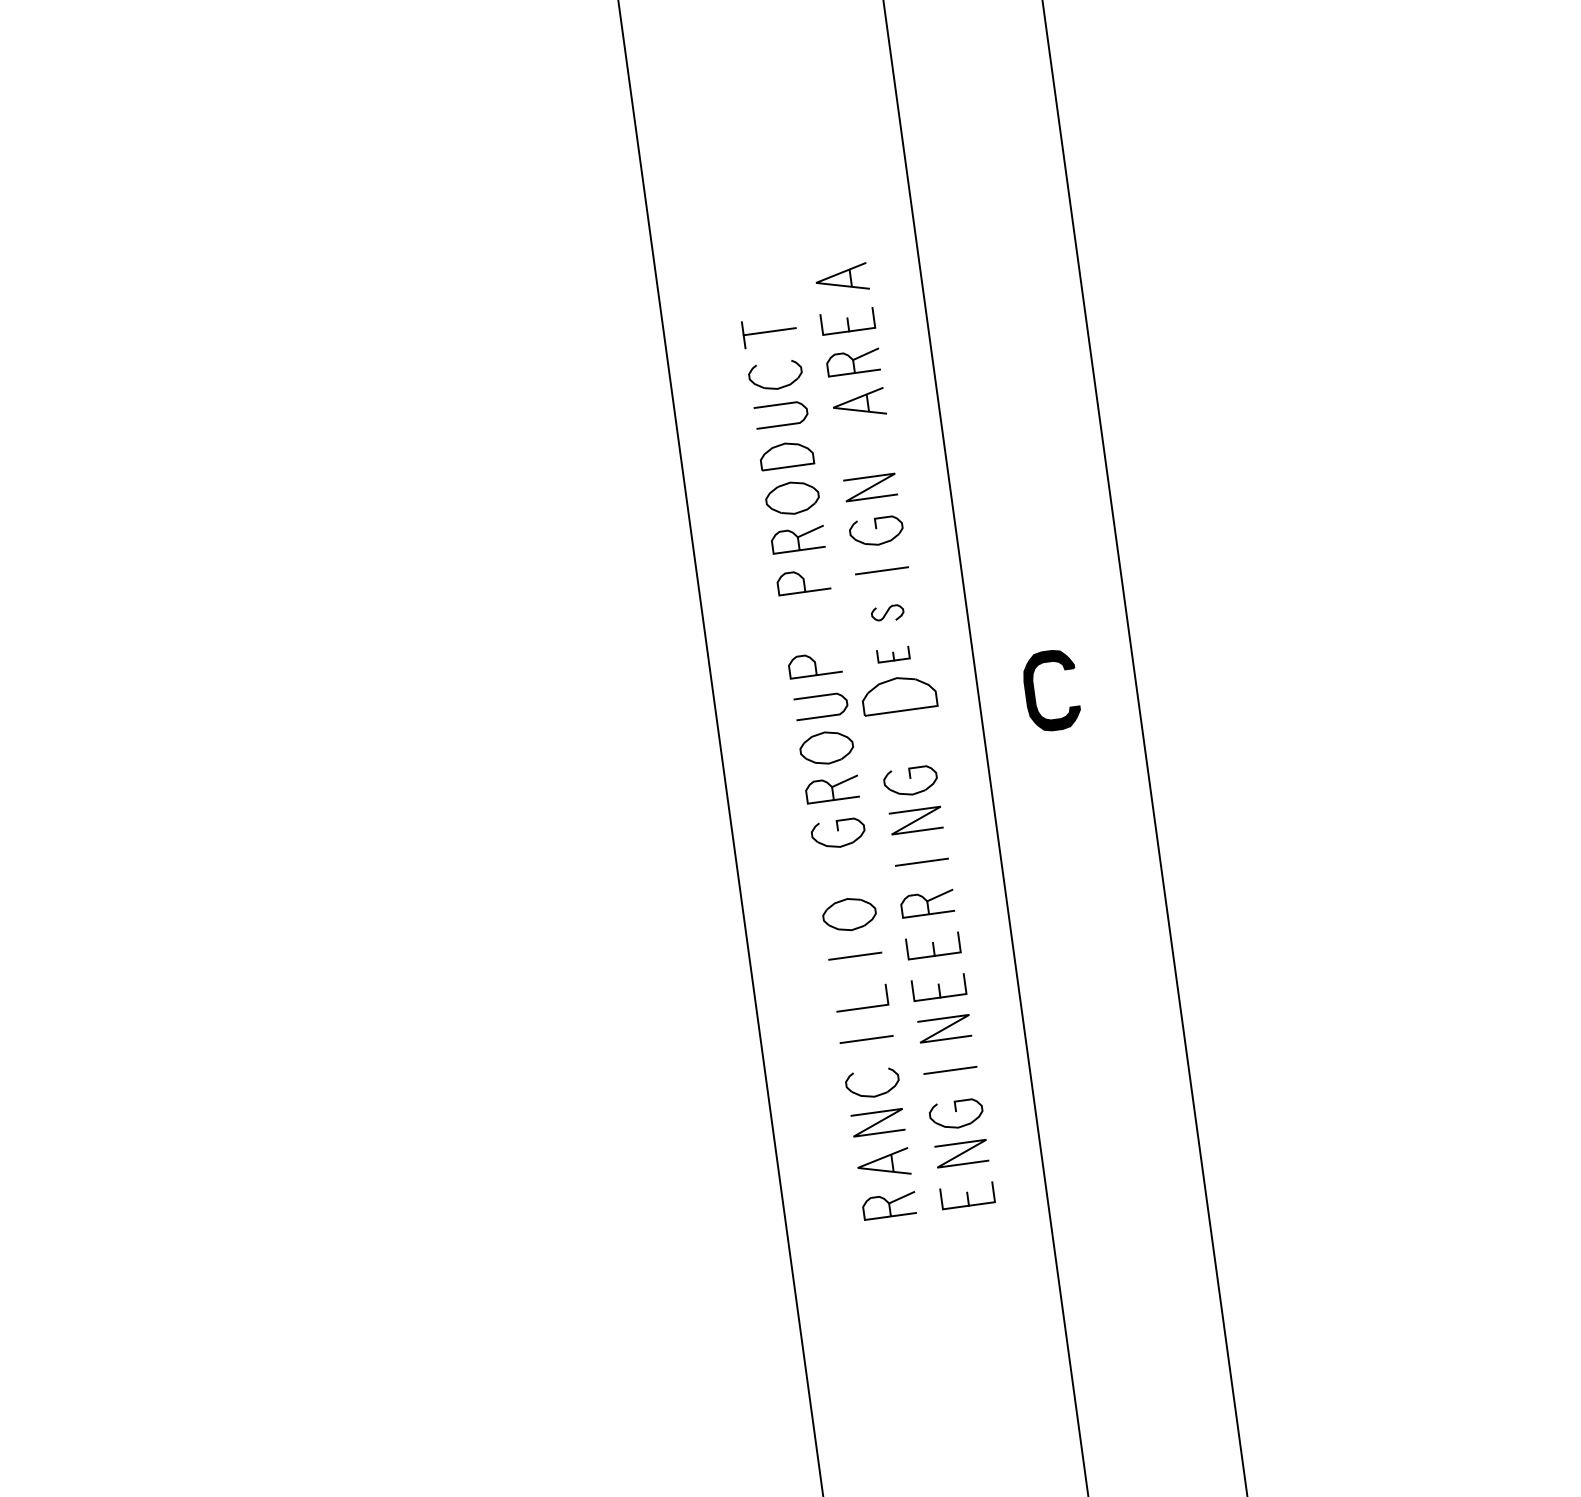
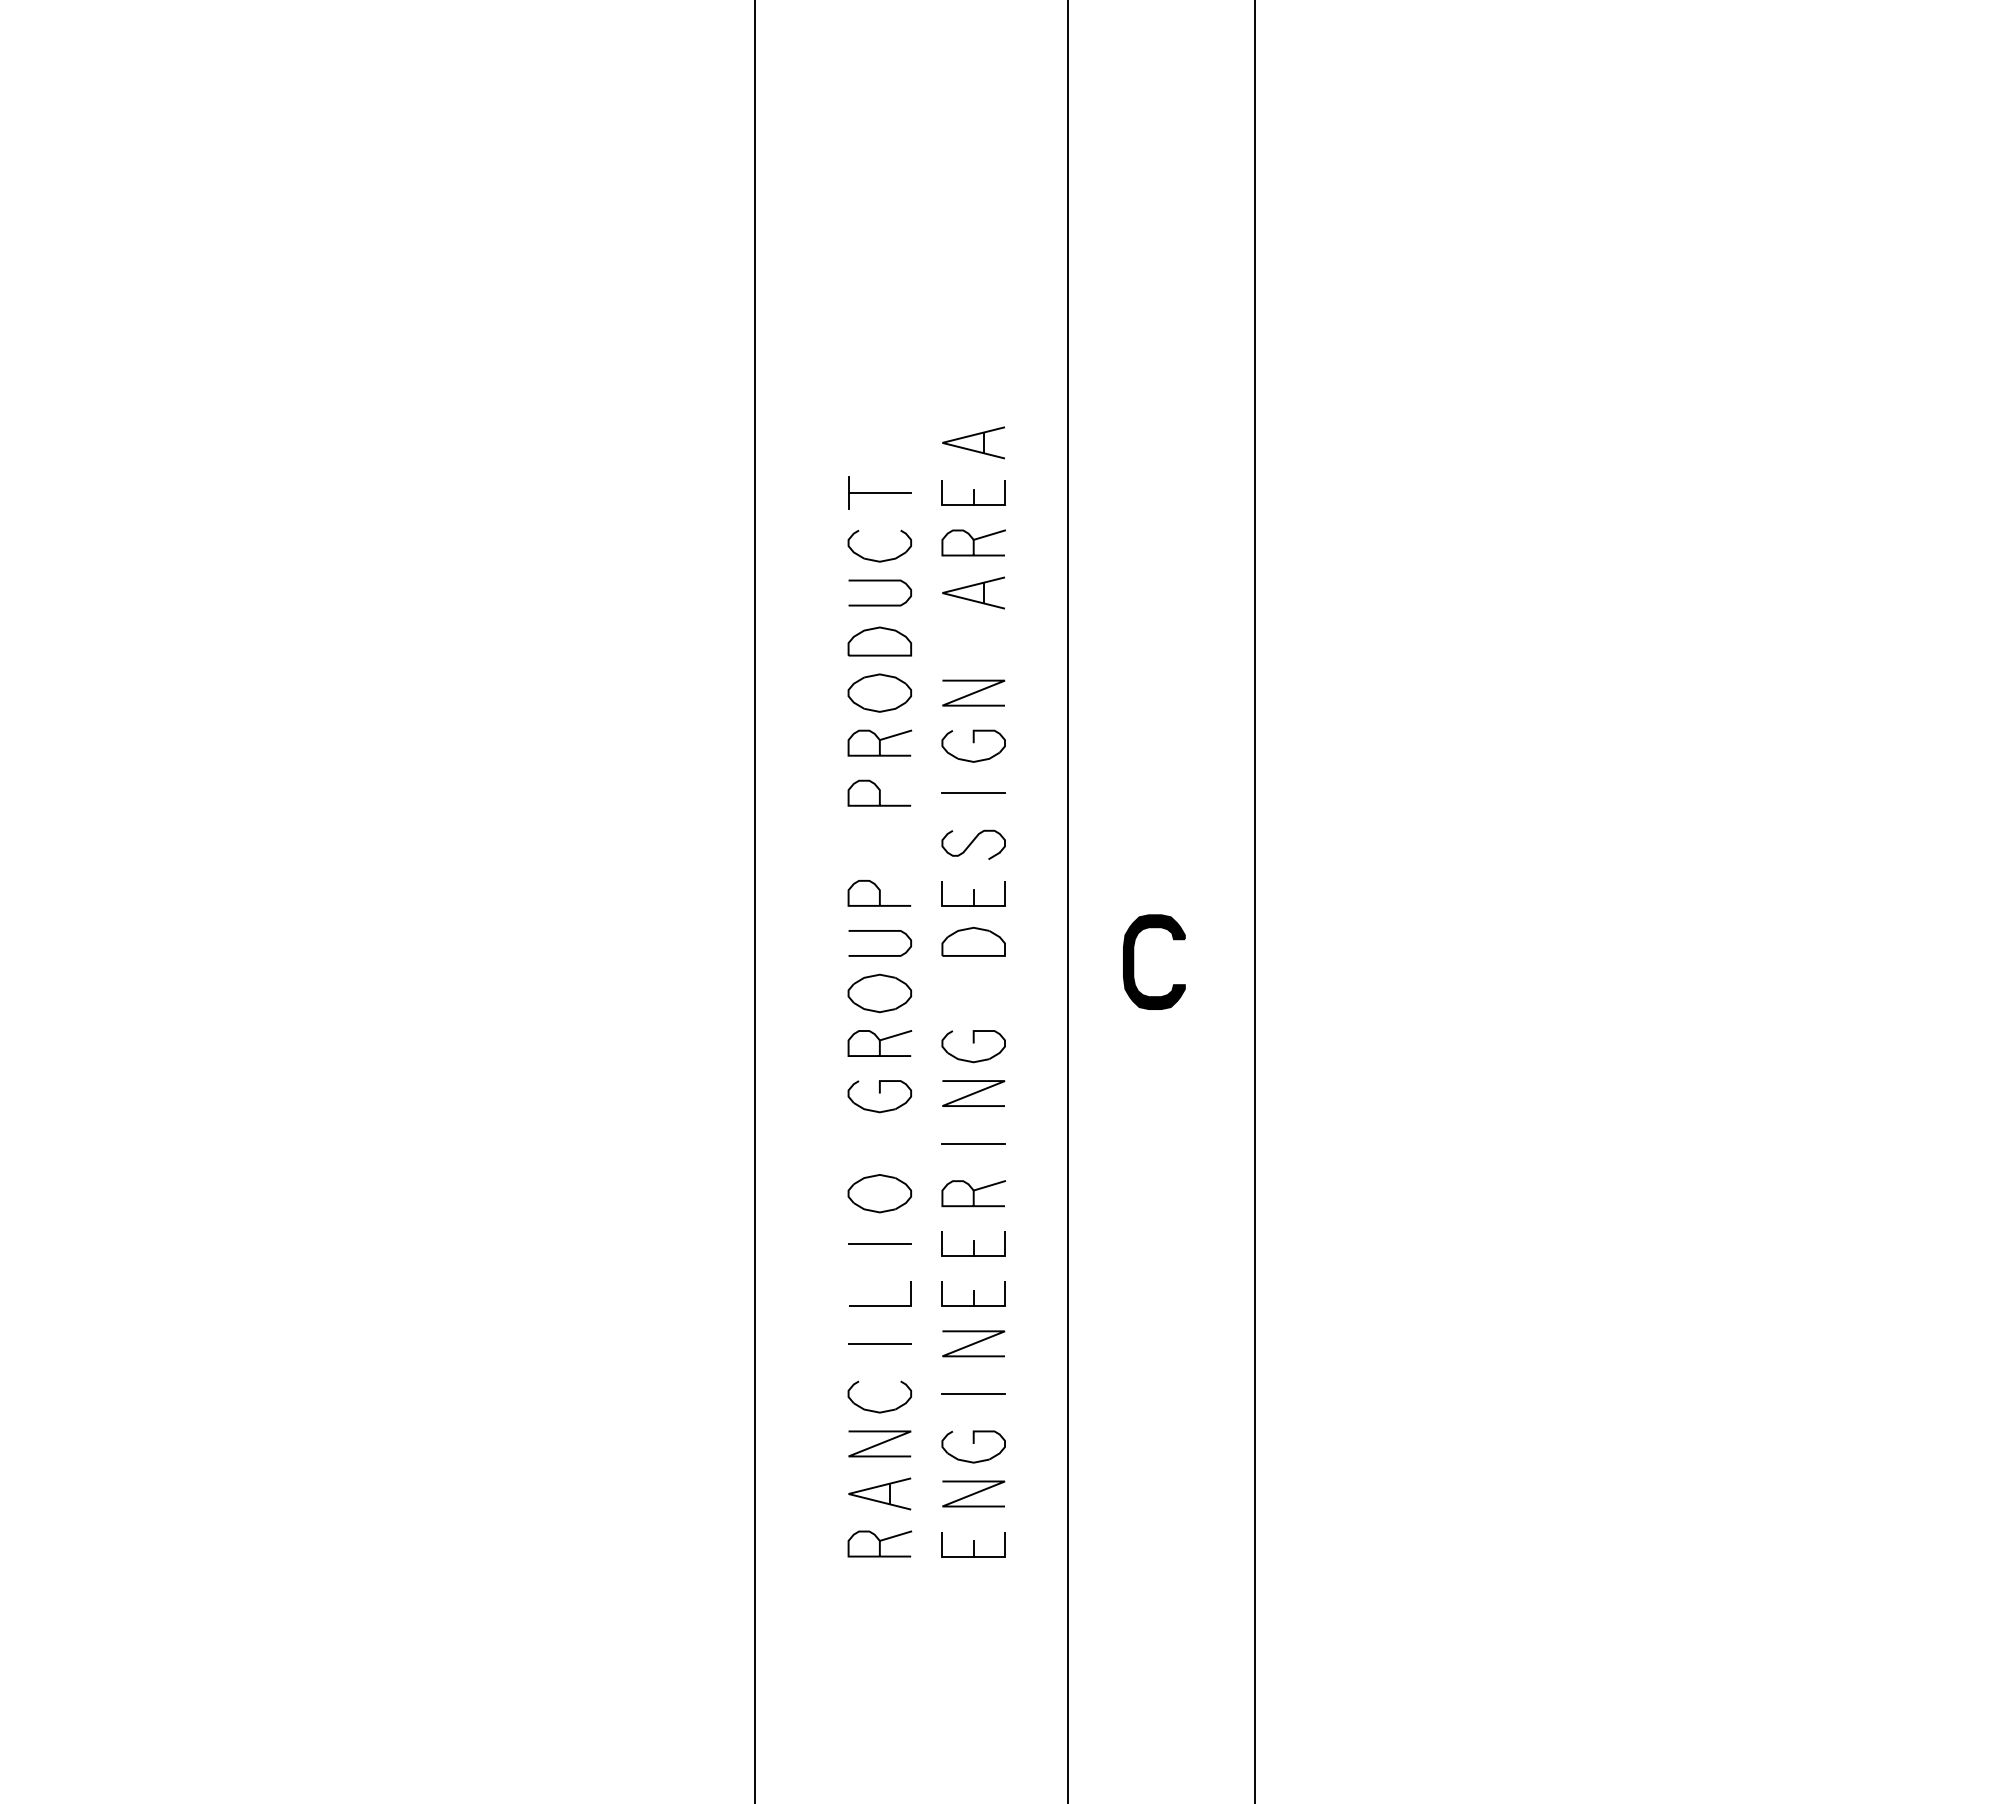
part: (887, 613) -> (973, 844), size x1.67
part: (893, 654) -> (973, 893), size x1.67
part: (898, 694) -> (973, 941), size x0.71

